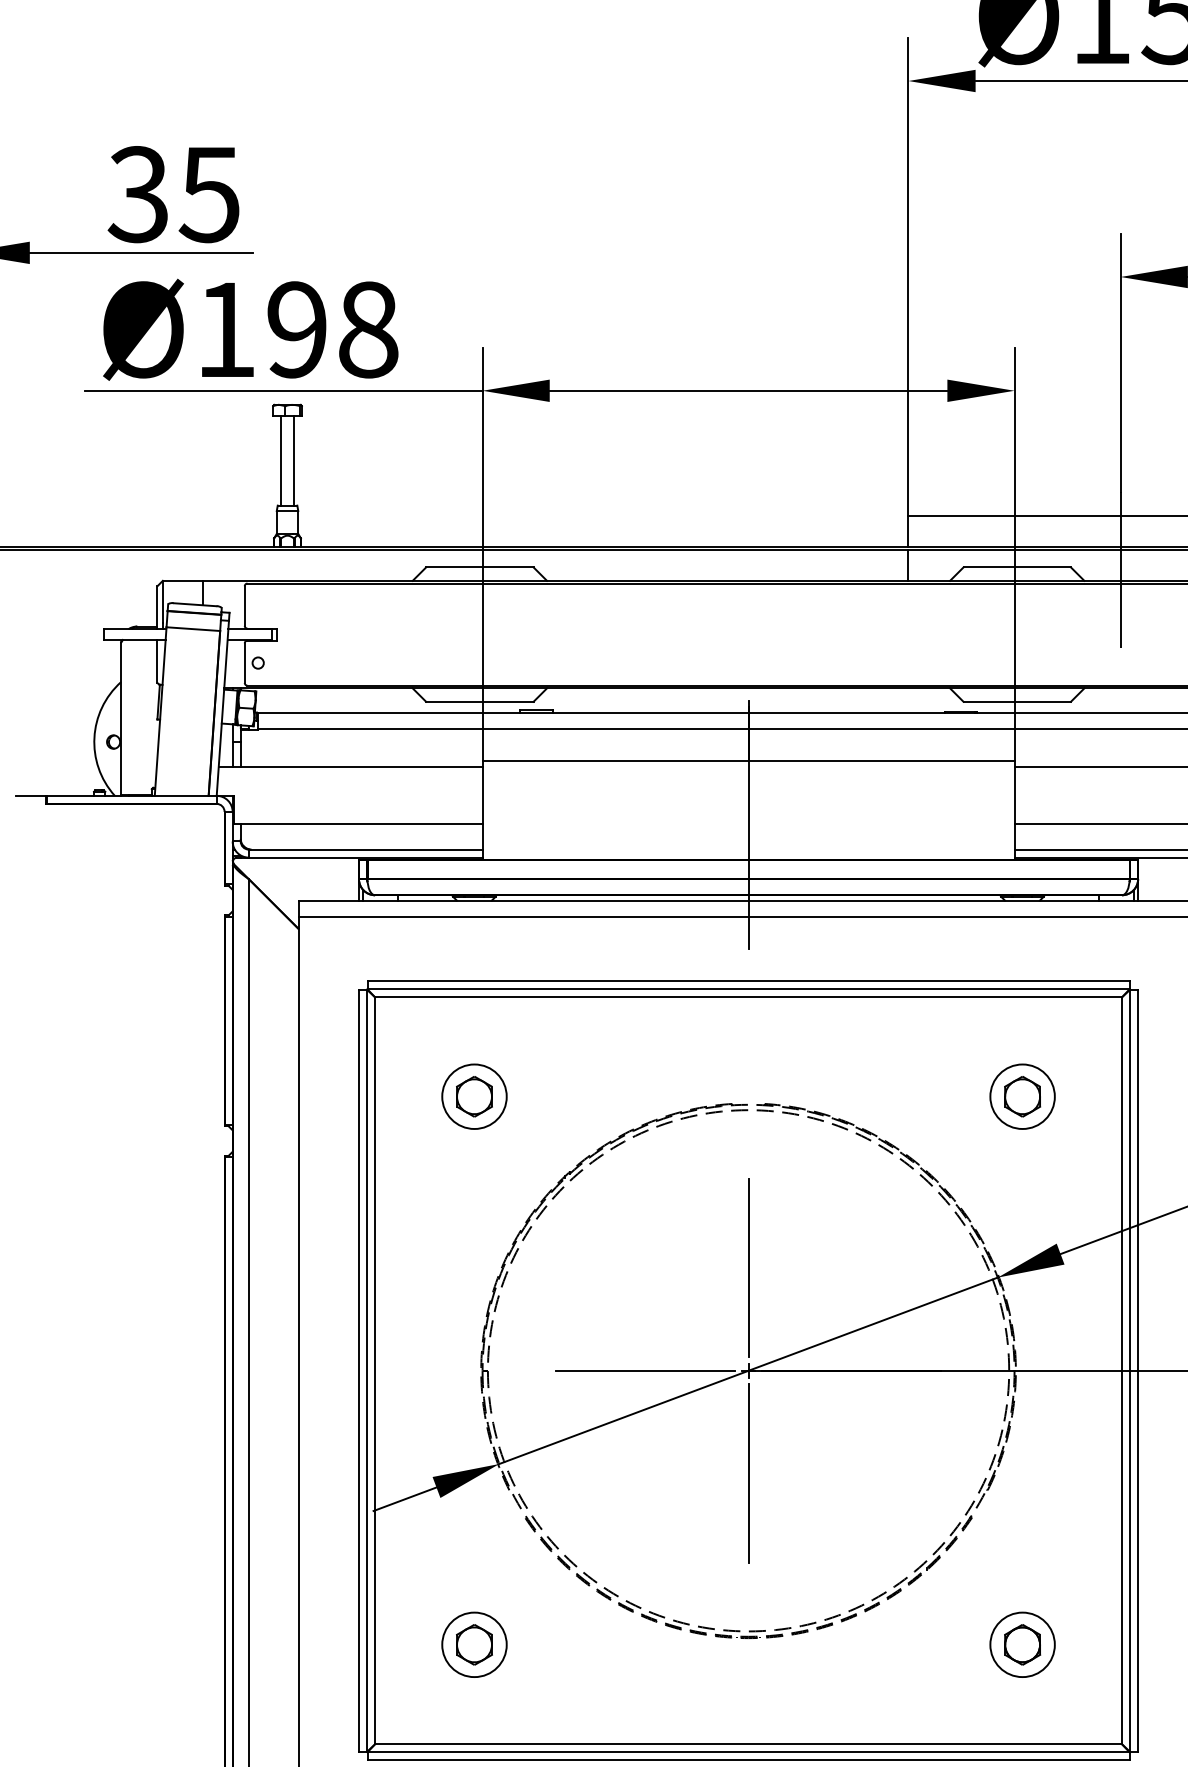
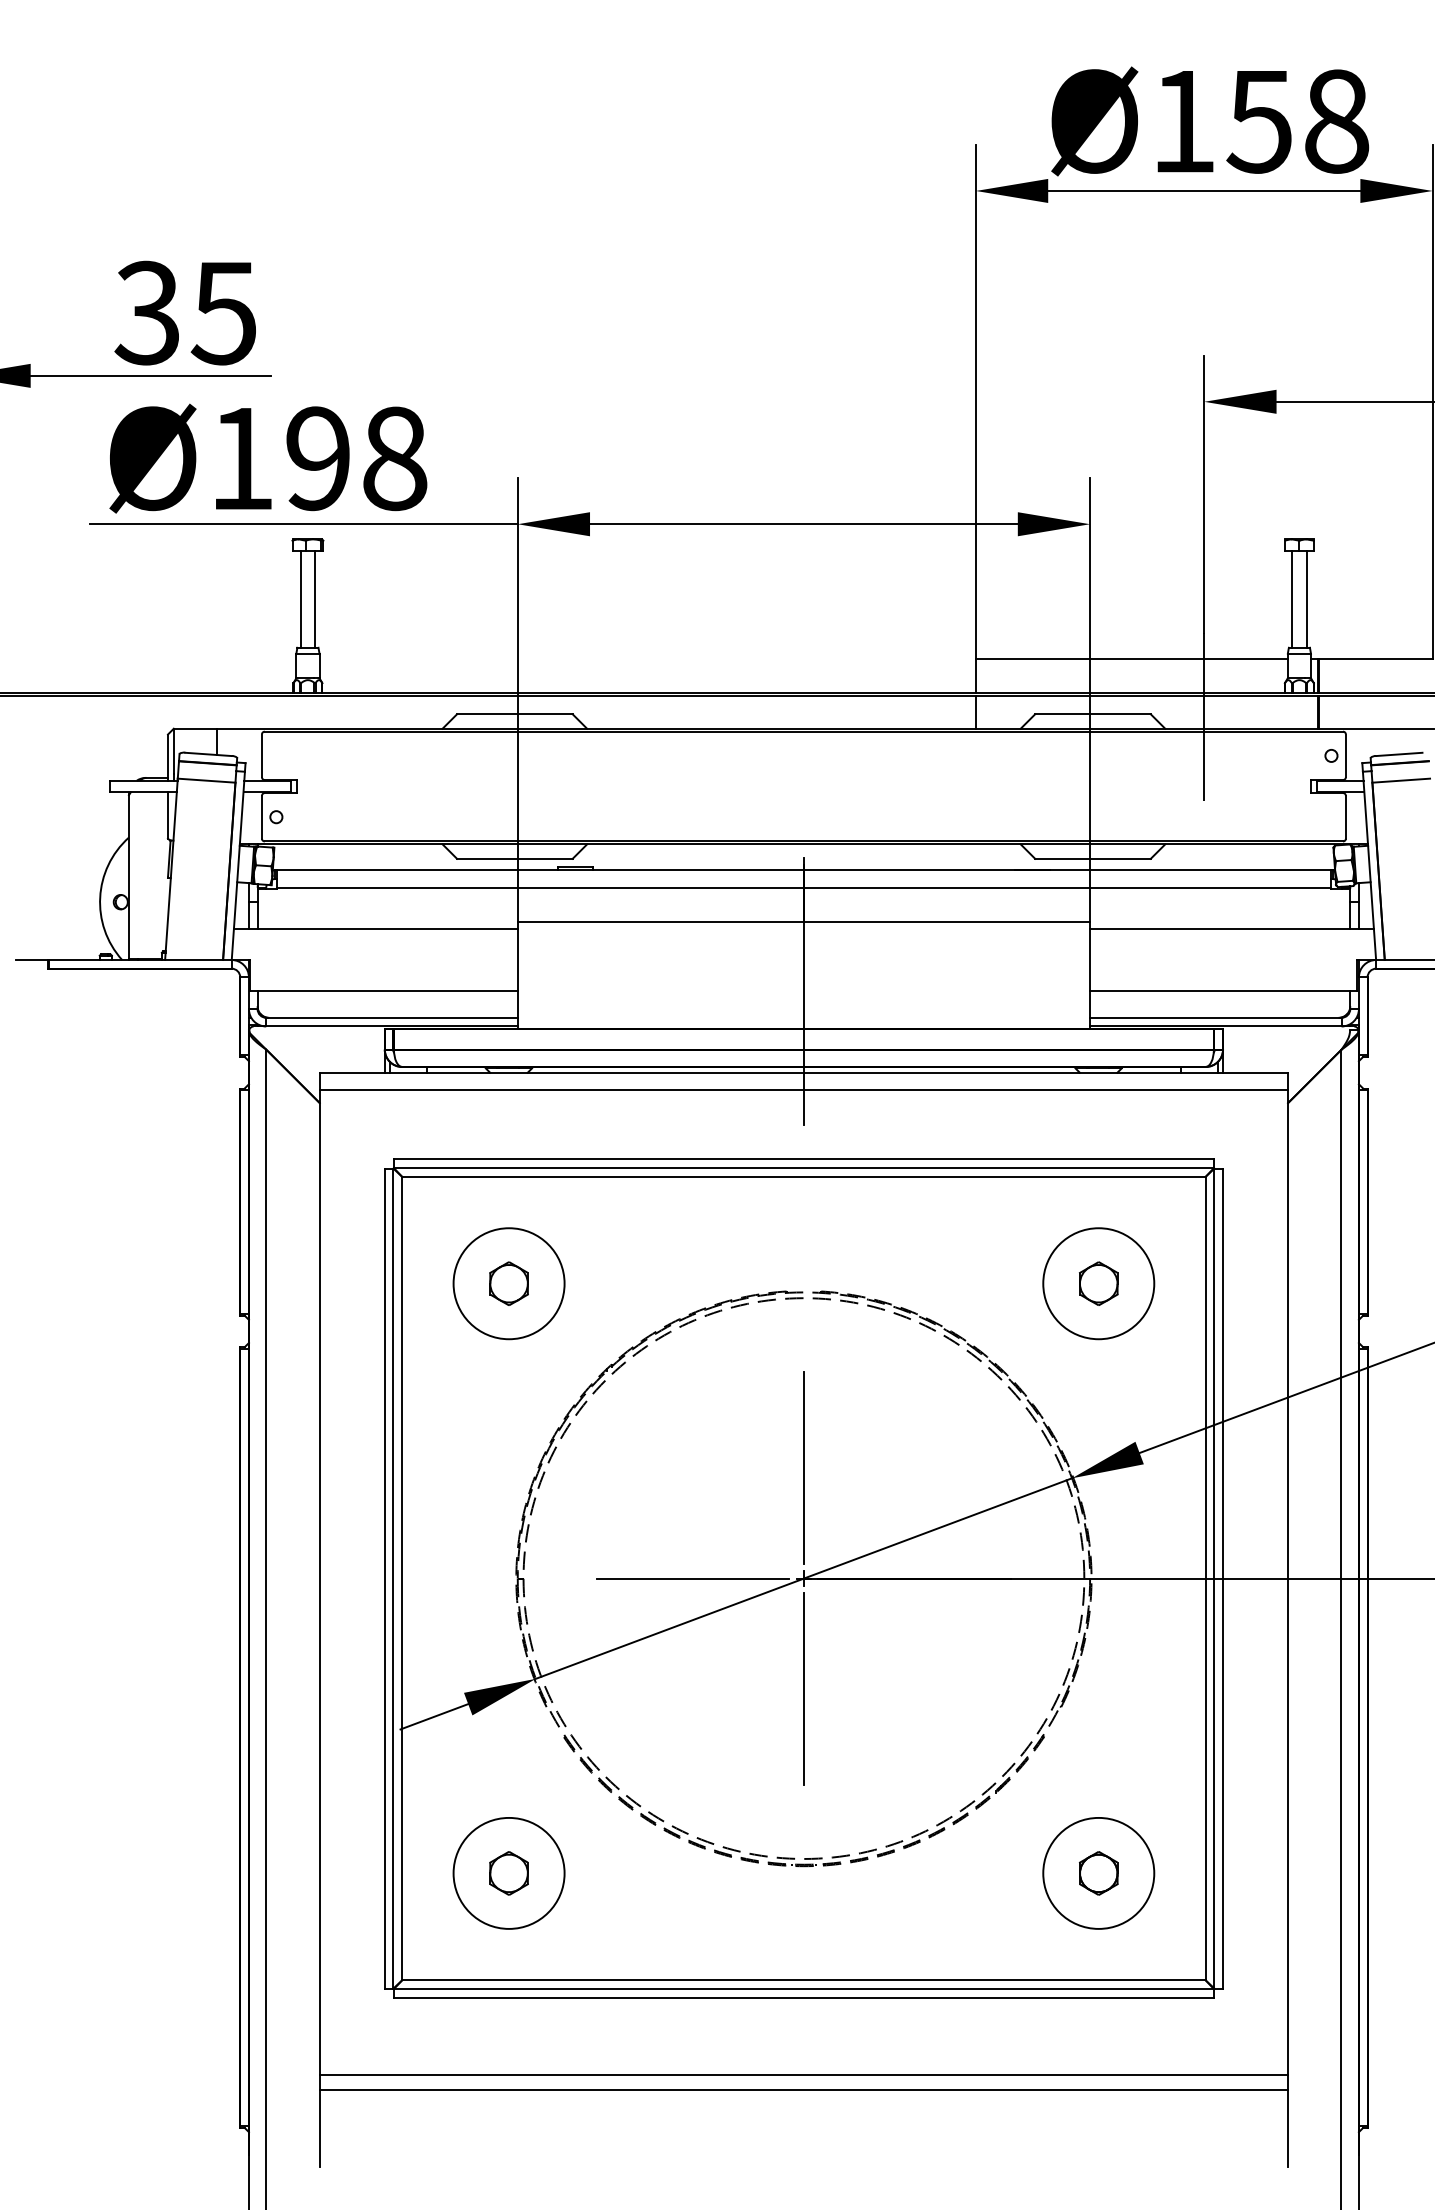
circle: (473, 1096) -> (508, 1283), size x1.6
circle: (1022, 1096) -> (1098, 1283), size x1.6
circle: (473, 1644) -> (508, 1873), size x1.6
circle: (1022, 1644) -> (1098, 1873), size x1.6

